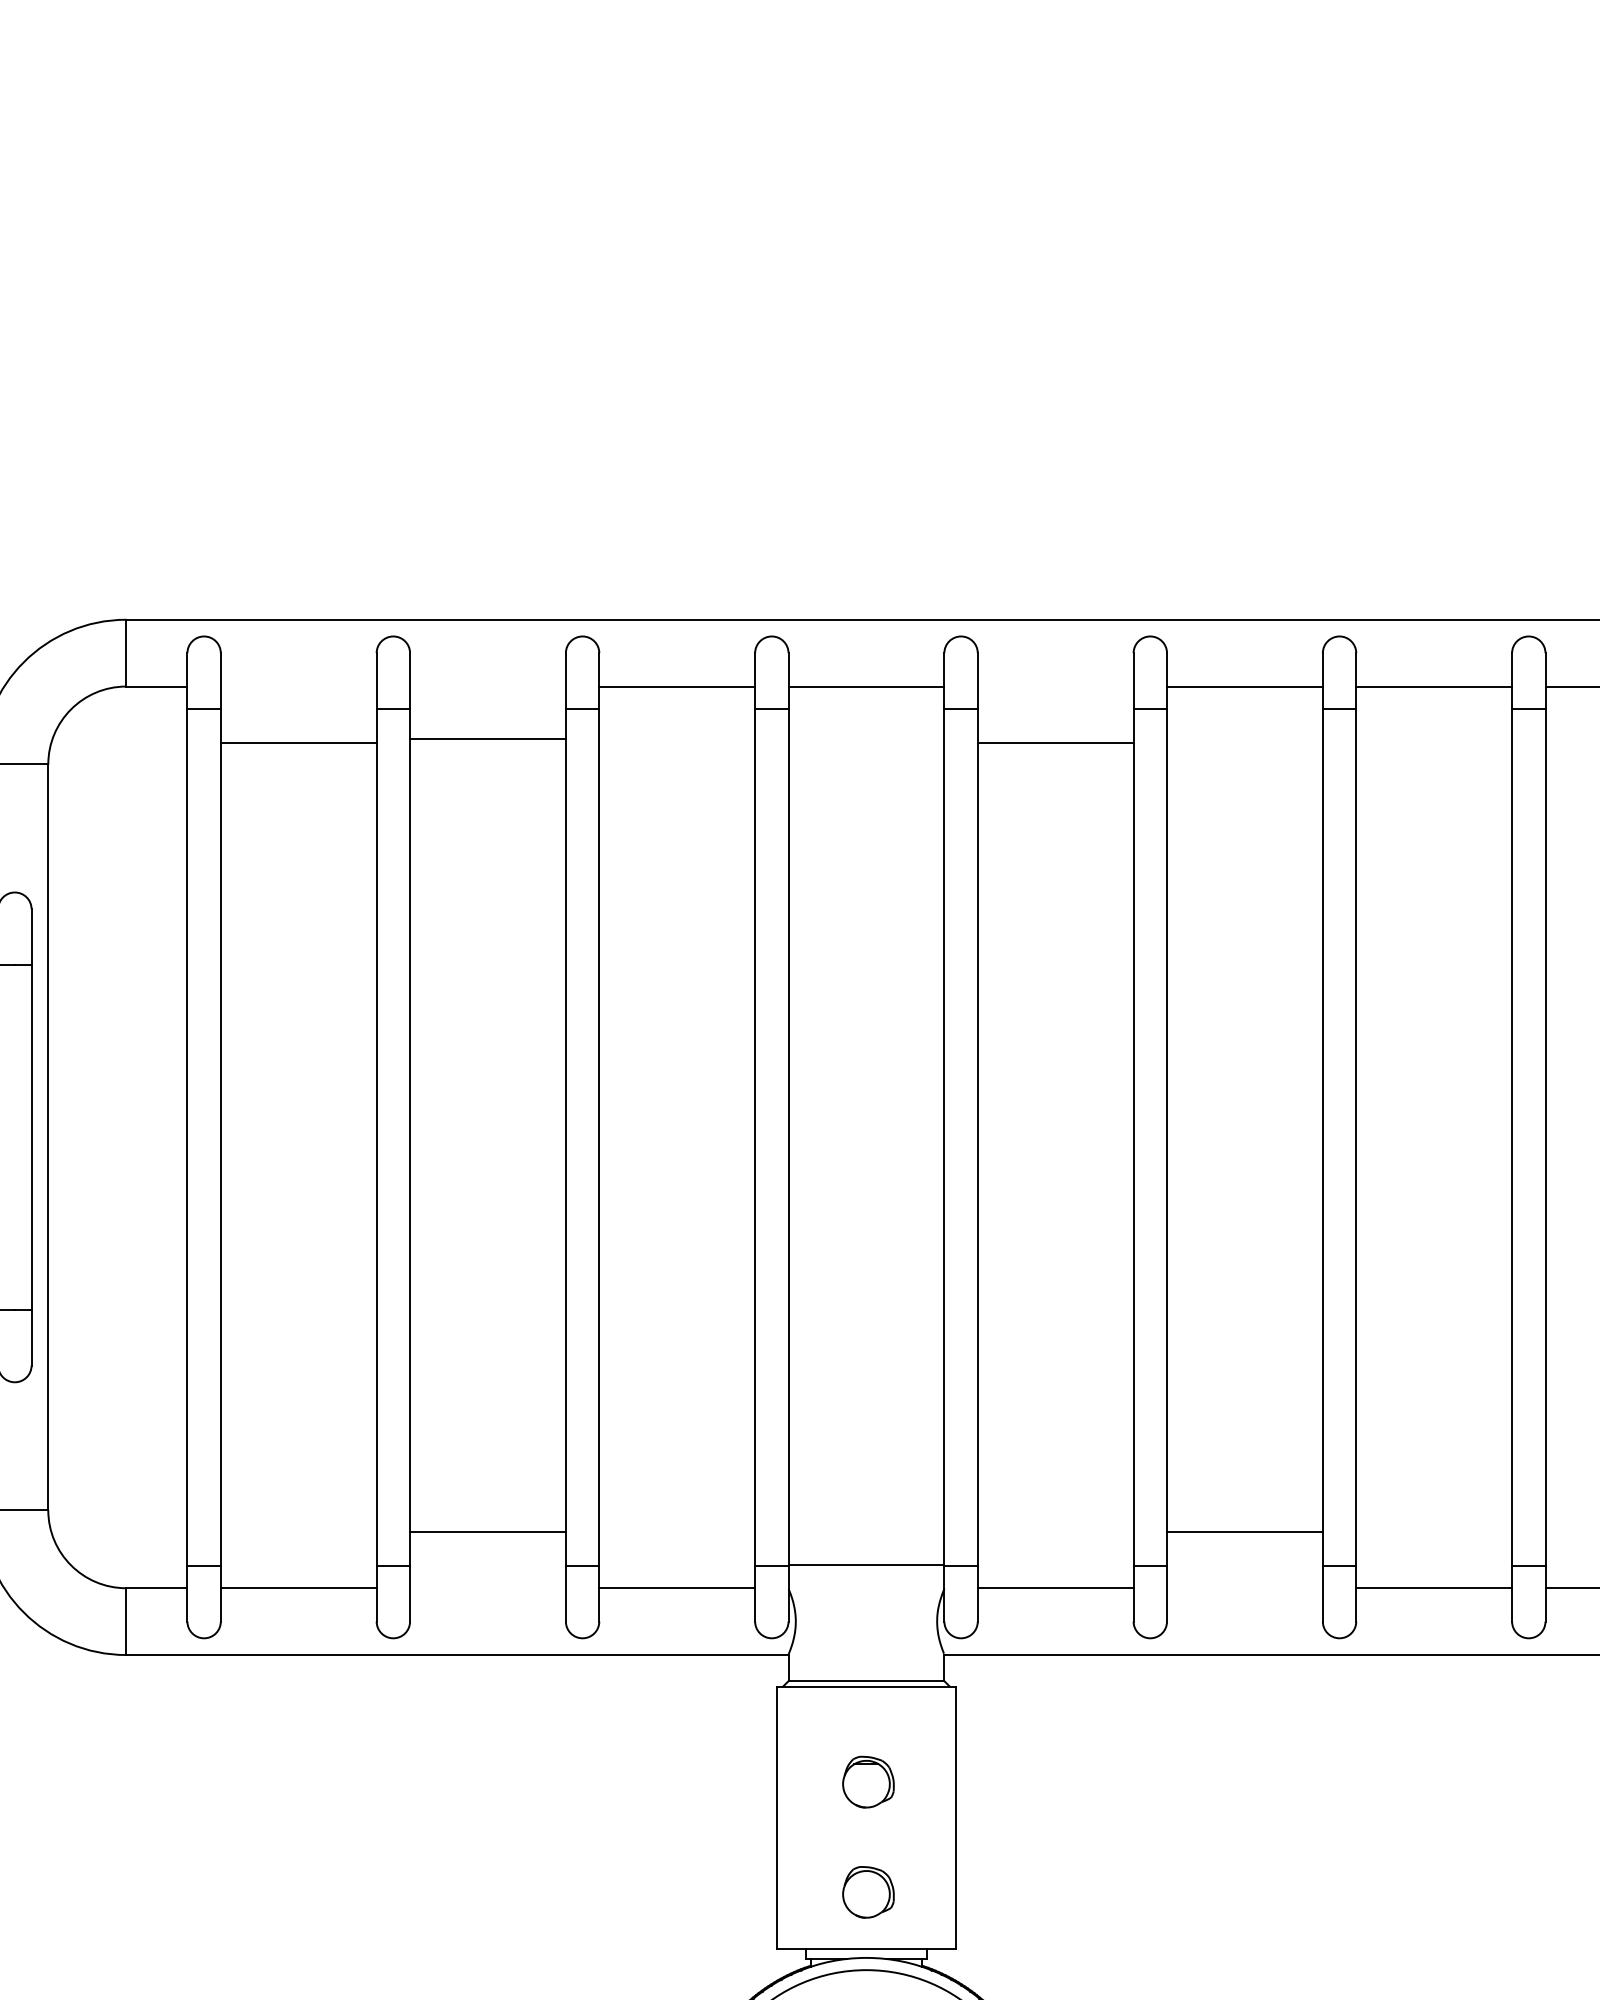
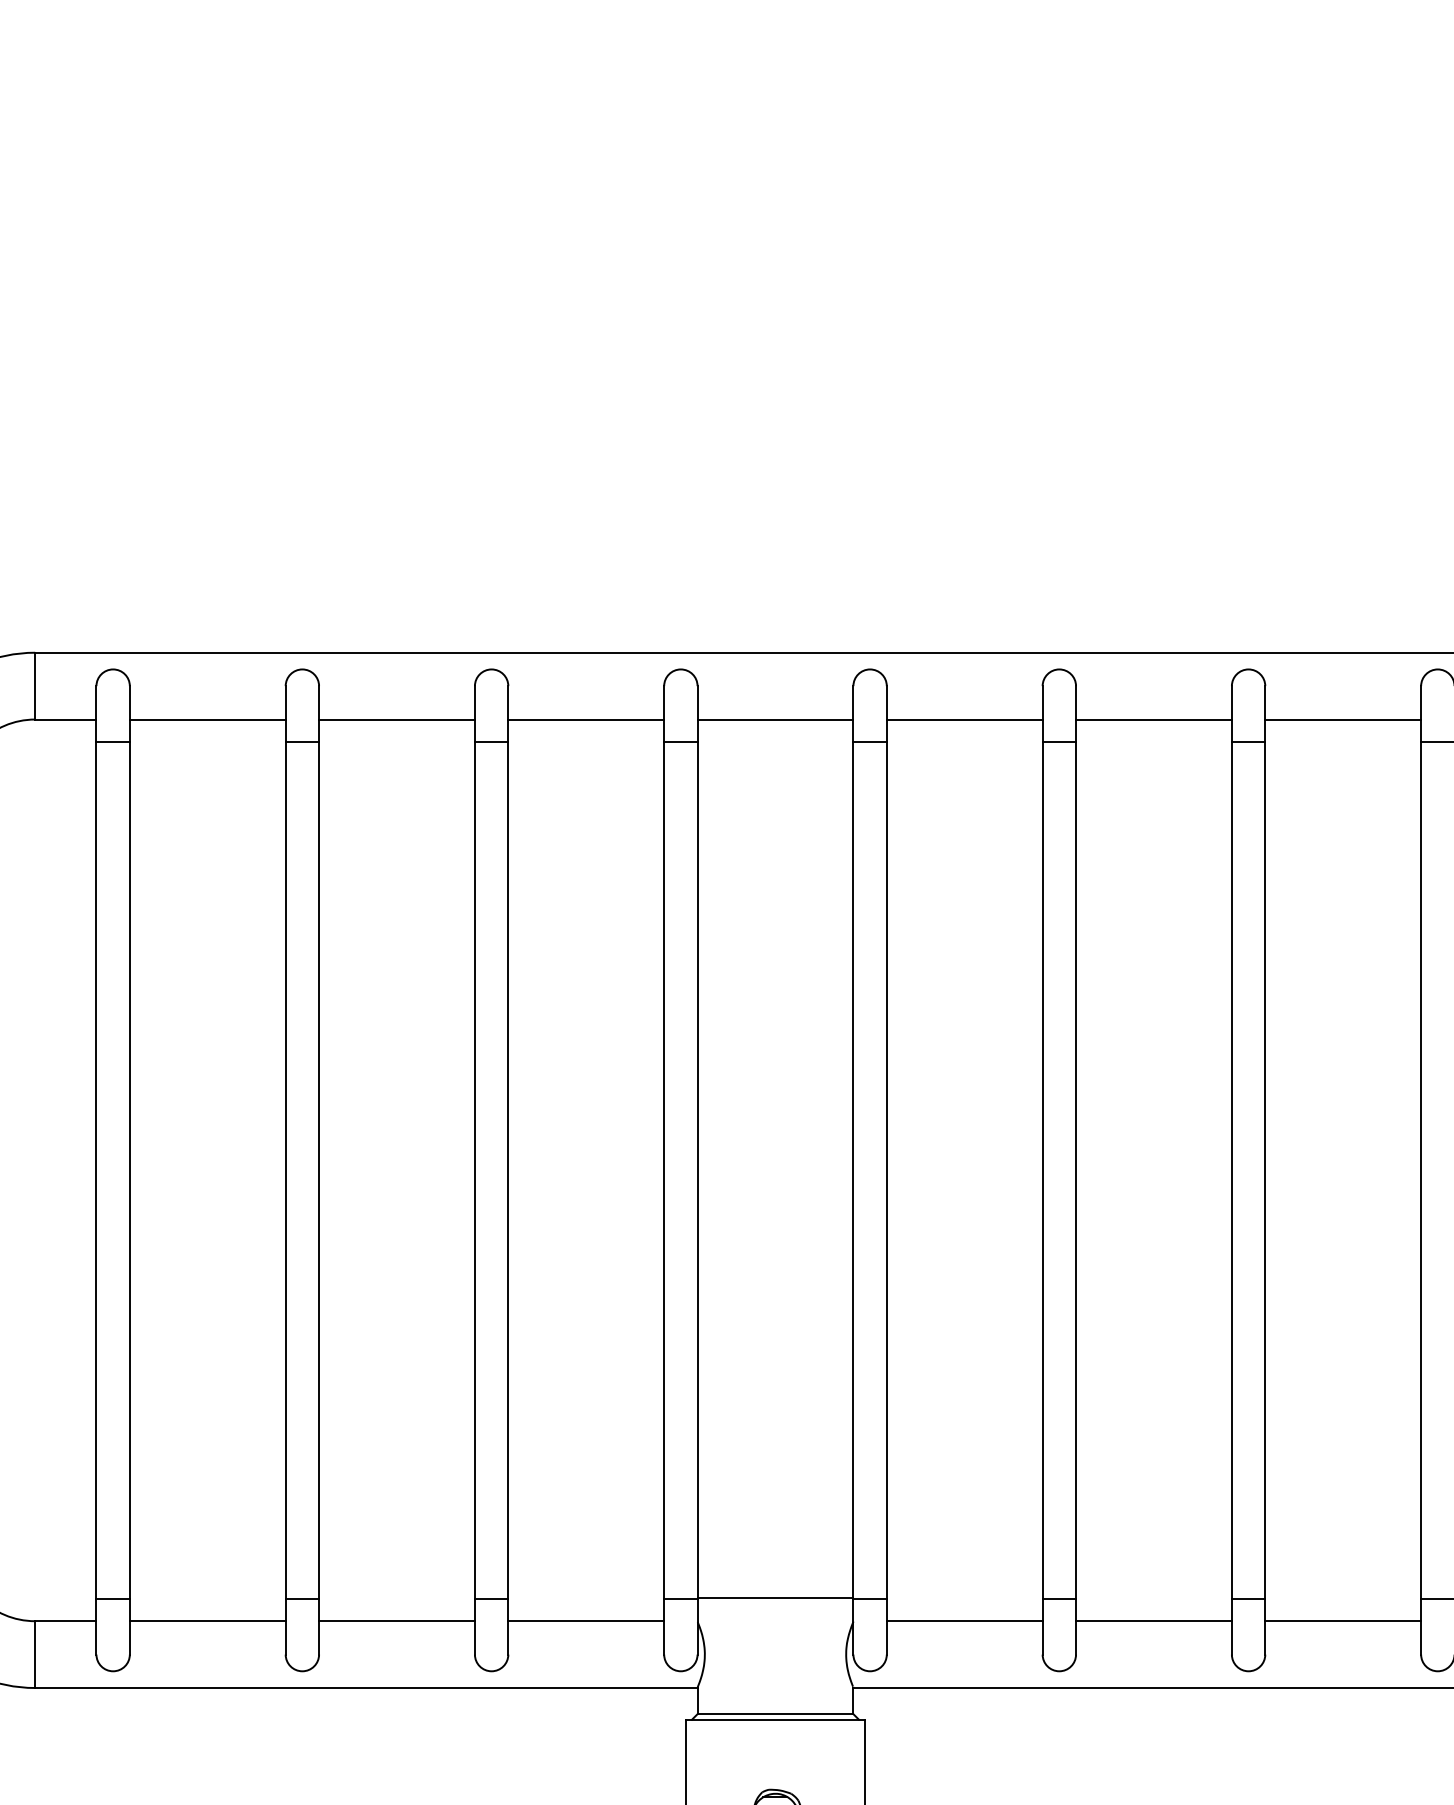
line: (487, 738) -> (396, 719), moved
line: (298, 742) -> (207, 719), moved
line: (1055, 742) -> (964, 719), moved
line: (487, 1532) -> (396, 1621), moved
line: (1244, 1532) -> (1153, 1621), moved

